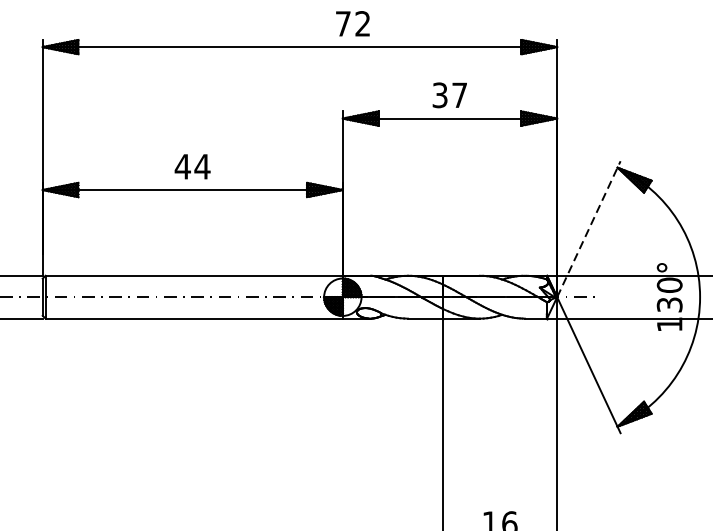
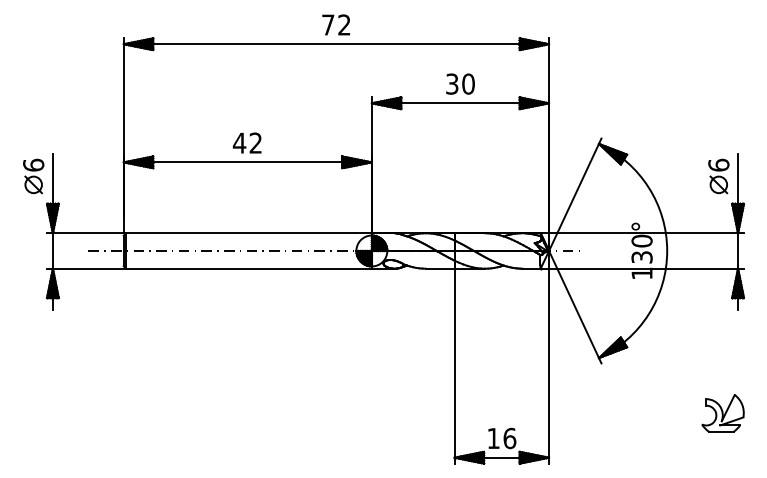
text: (352, 23) -> (335, 24), moved
text: (459, 94) -> (468, 83), 37 -> 30
text: (202, 165) -> (255, 142), 44 -> 42
line: (589, 228) -> (575, 194), dashed -> solid

